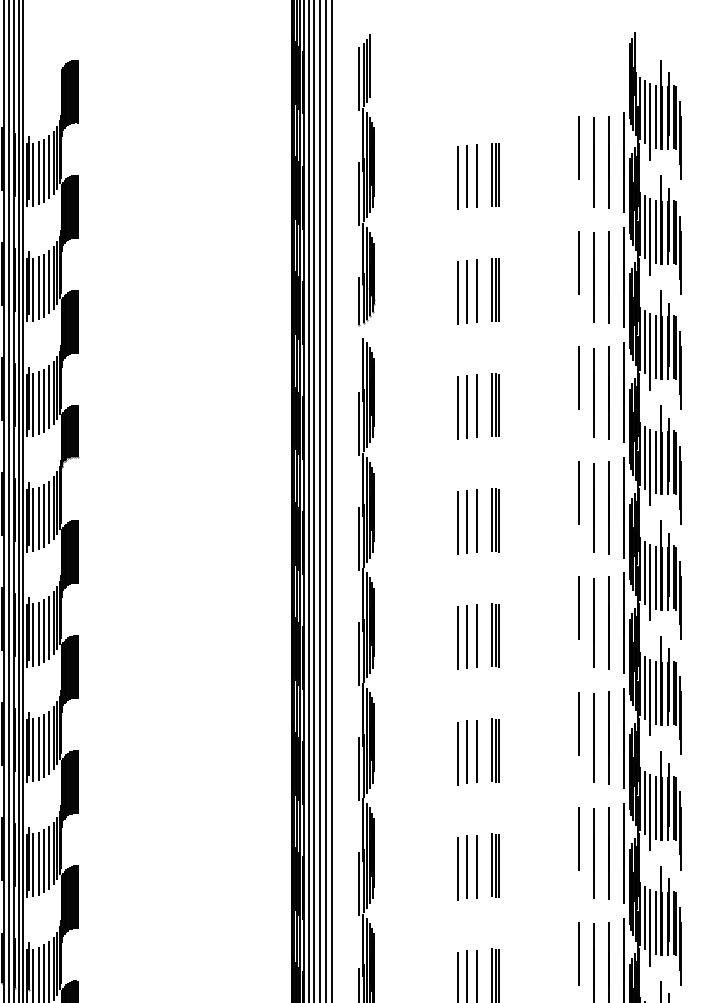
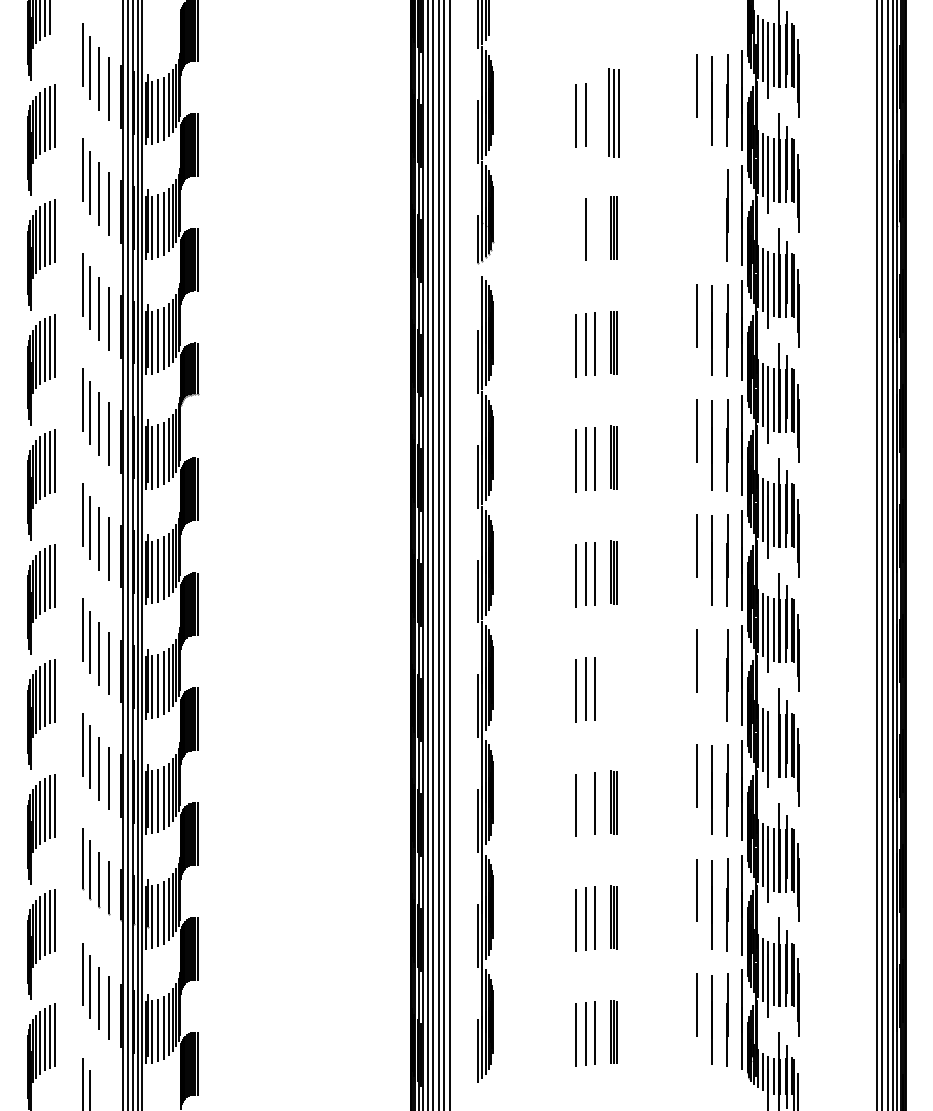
part: (495, 174) -> (613, 112), size x1.4
line: (477, 176) -> (595, 114), removed
line: (579, 263) -> (697, 201), removed
line: (593, 277) -> (711, 215), removed
line: (477, 290) -> (595, 228), removed
line: (458, 292) -> (576, 230), removed
line: (593, 738) -> (711, 675), removed
part: (495, 750) -> (613, 687), removed
line: (655, 807) -> (773, 744), removed
line: (467, 866) -> (585, 803), removed

